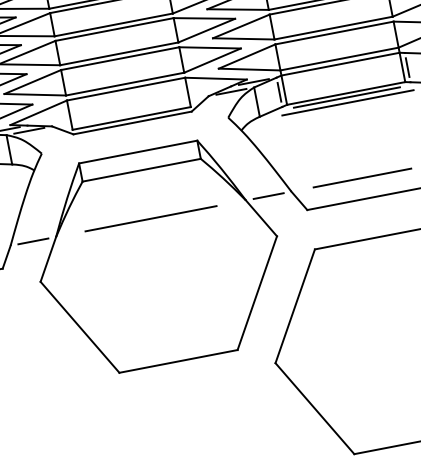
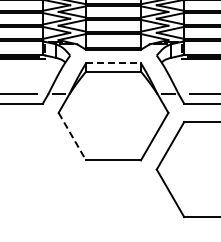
line: (140, 152) -> (114, 63), solid -> dashed
line: (150, 217) -> (113, 93), removed
line: (80, 329) -> (72, 137), solid -> dashed

